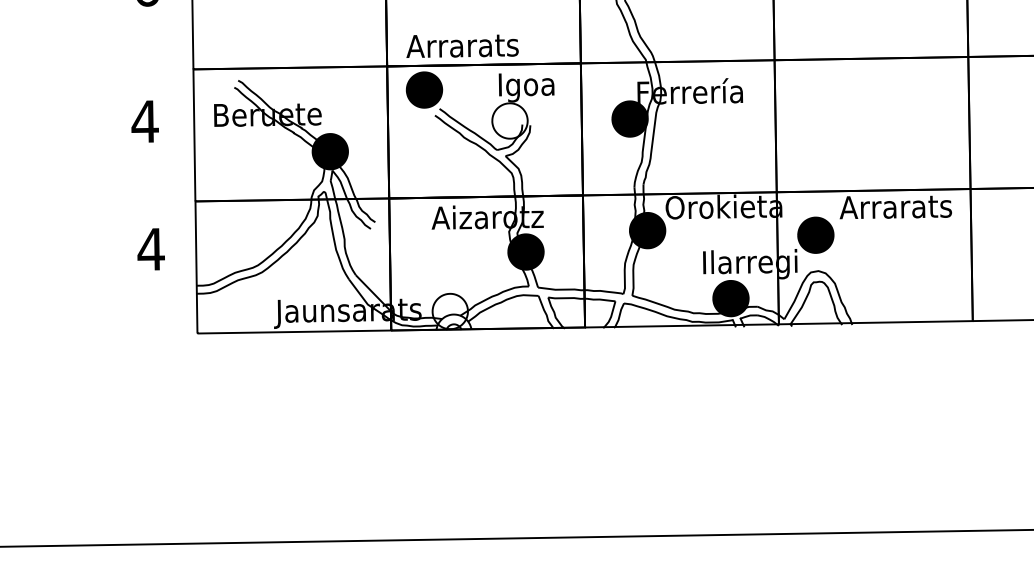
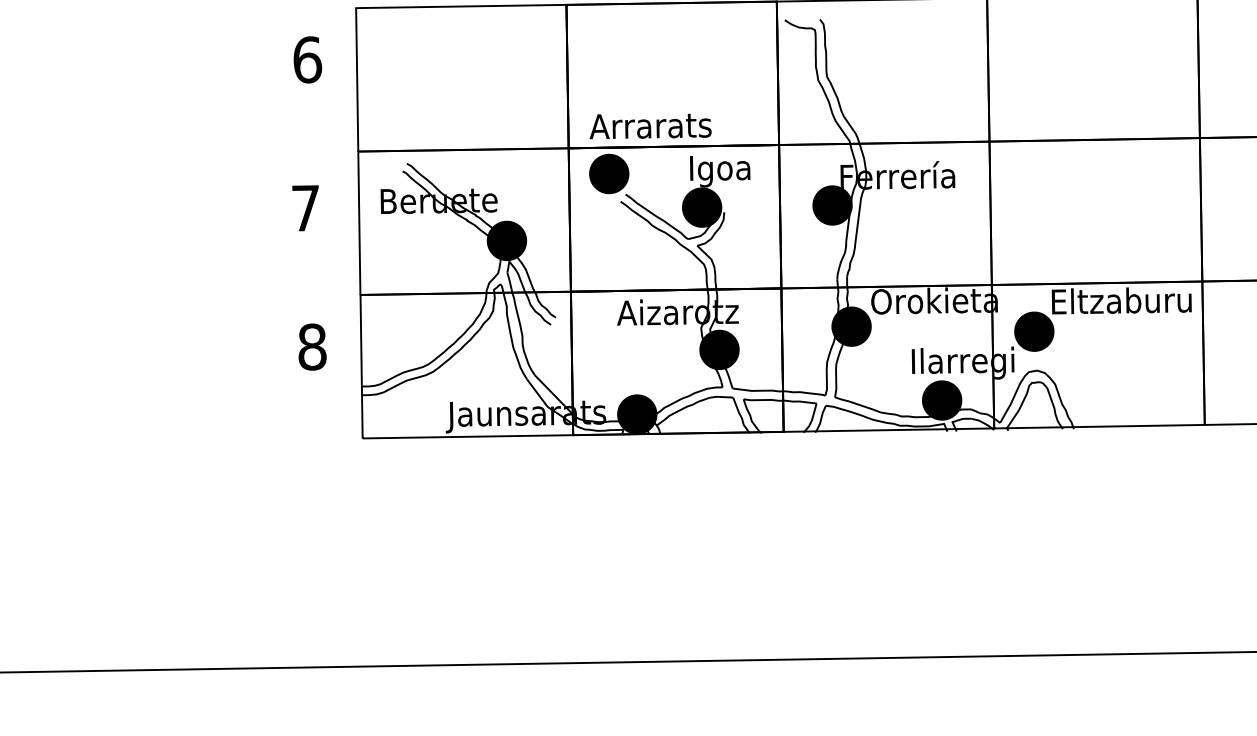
fill: (509, 120) -> (701, 207), added
text: (144, 121) -> (305, 208), 4 -> 7
text: (896, 206) -> (1121, 300), Arrarats -> Eltzaburu
text: (151, 248) -> (312, 346), 4 -> 8
fill: (450, 311) -> (637, 414), added

